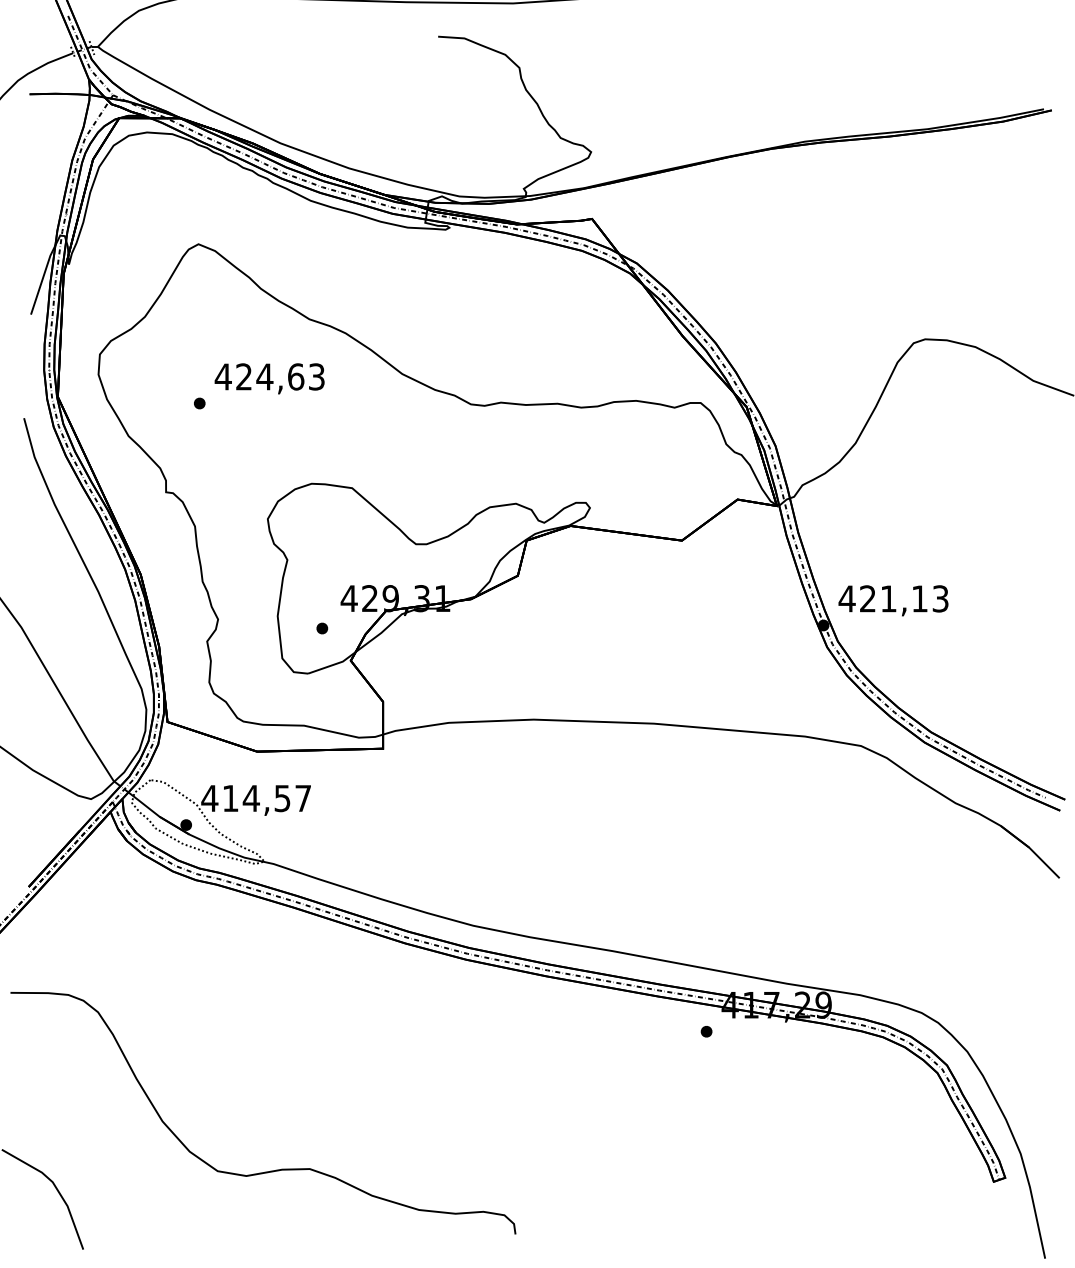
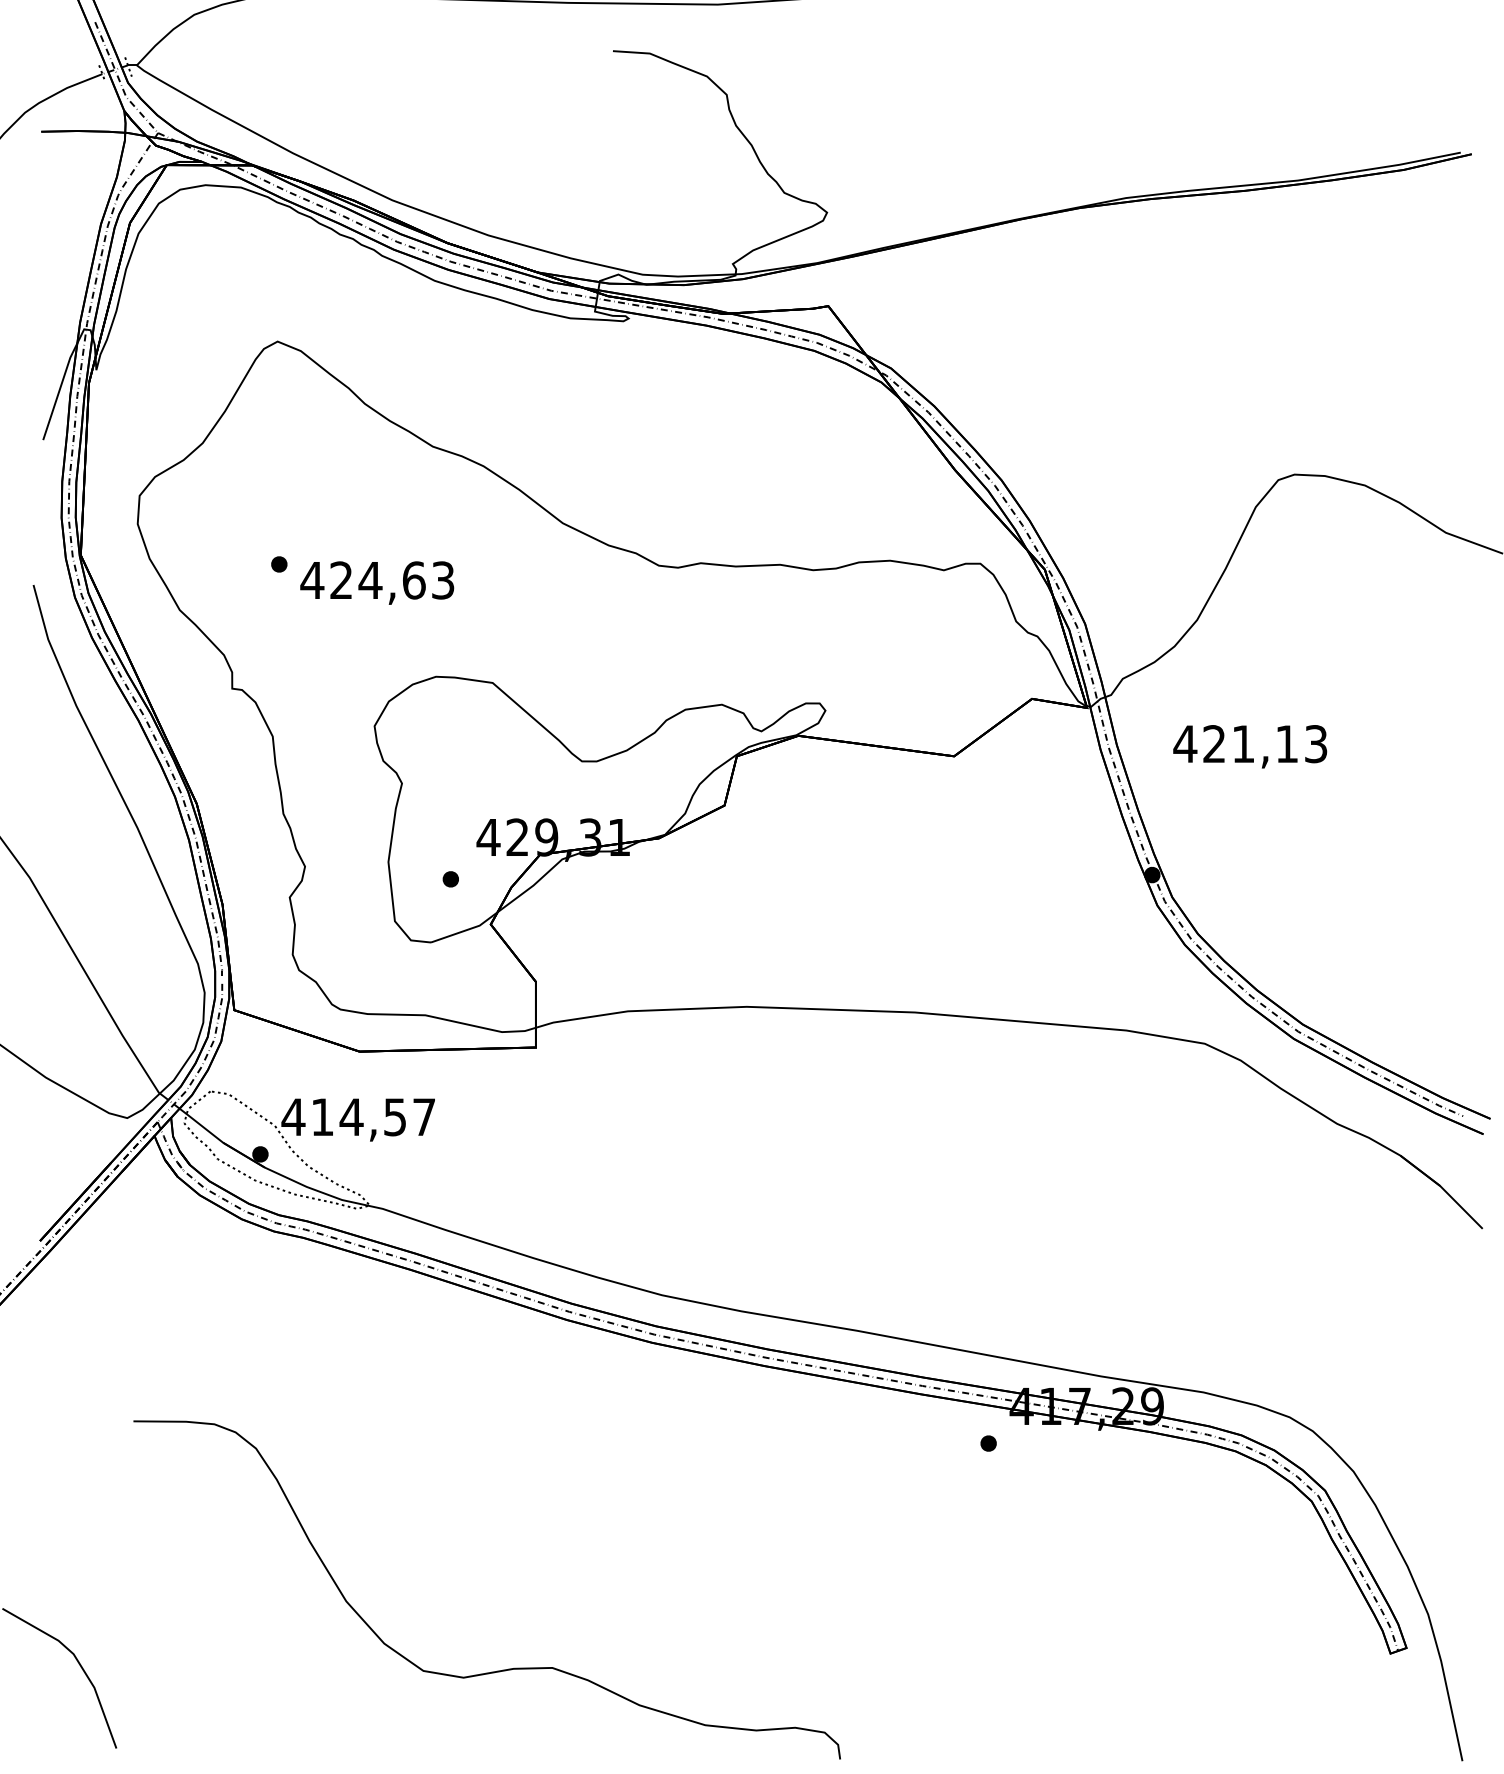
text: (269, 378) -> (376, 582), moved
text: (893, 600) -> (1250, 746), moved
curve: (270, 1170) -> (497, 1669), moved

